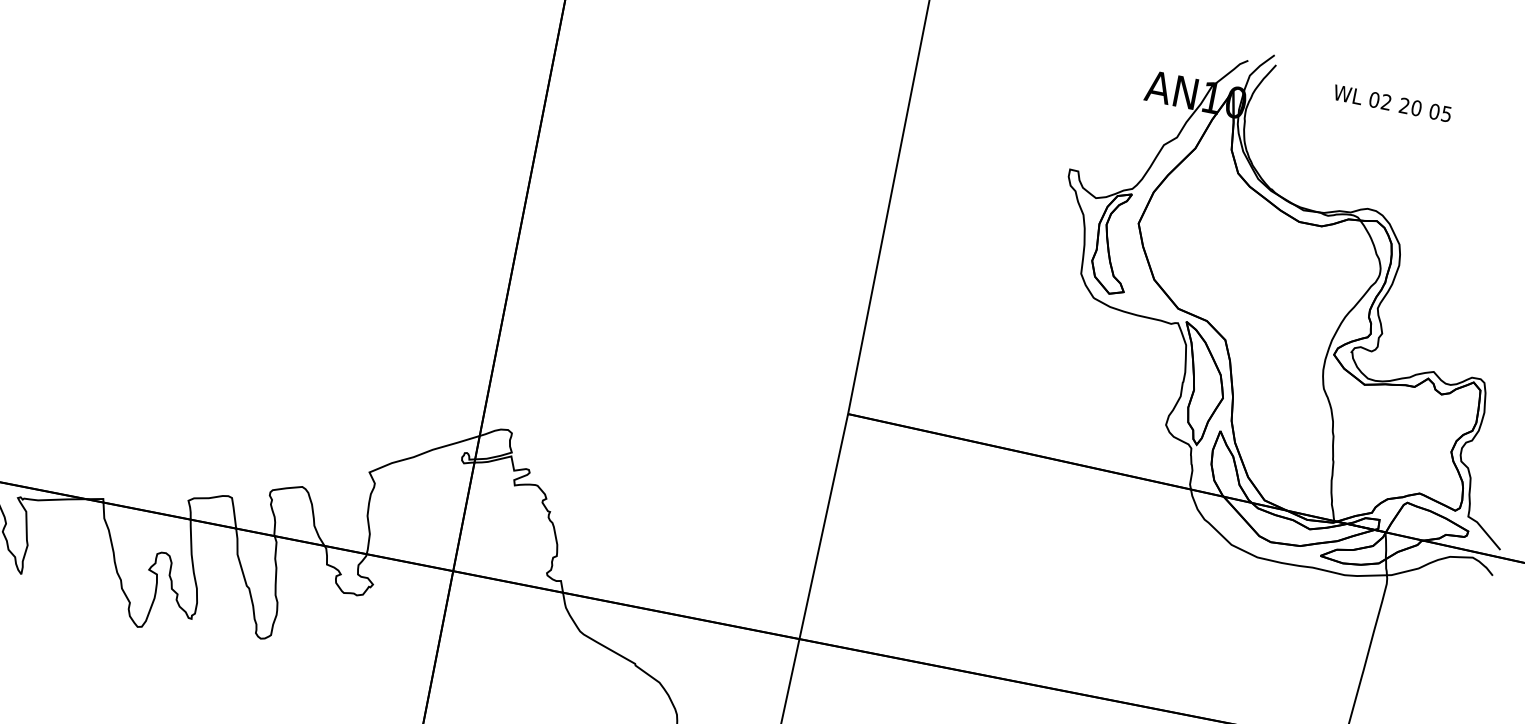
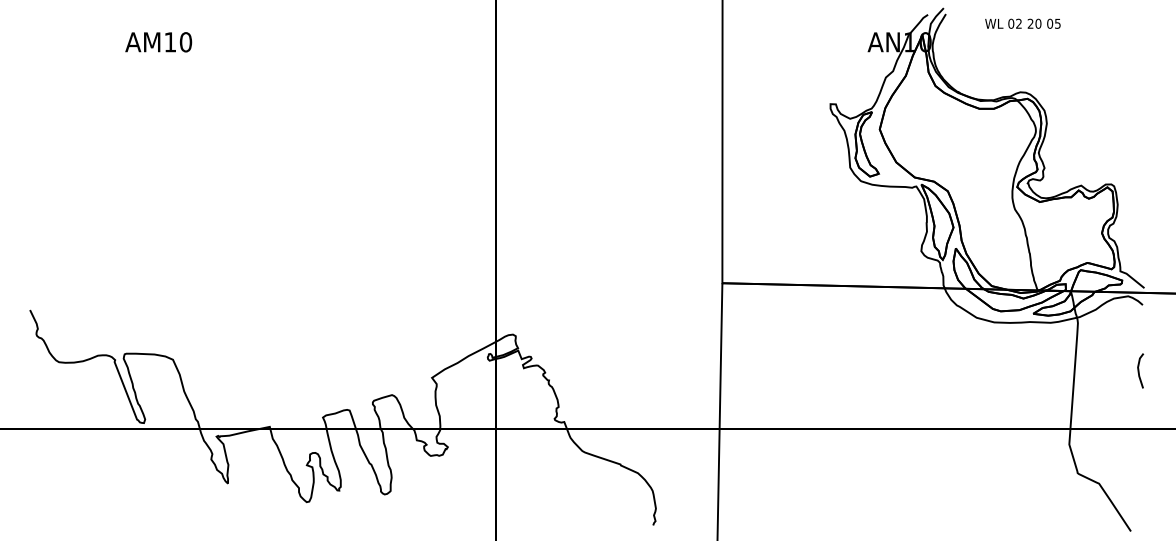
line: (1467, 676) -> (1139, 370), added

